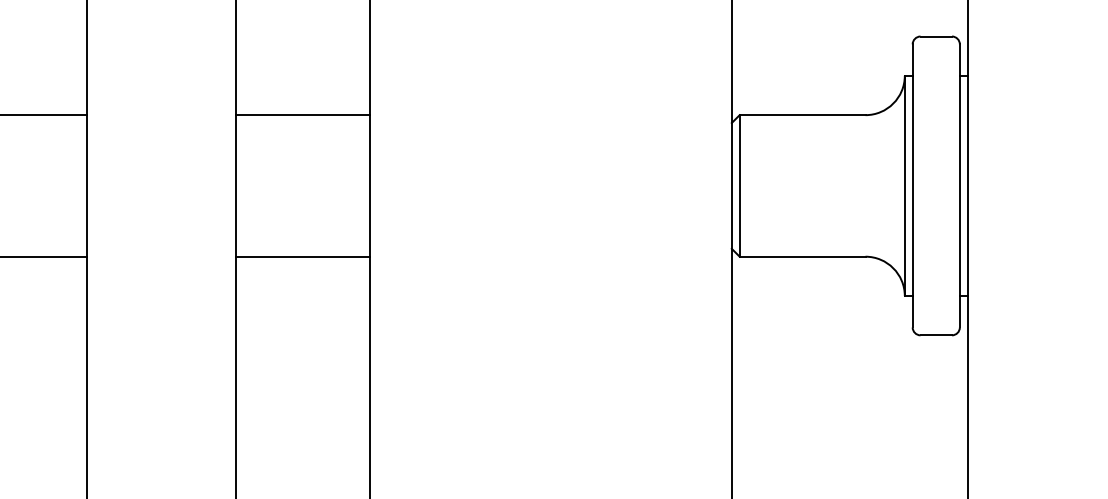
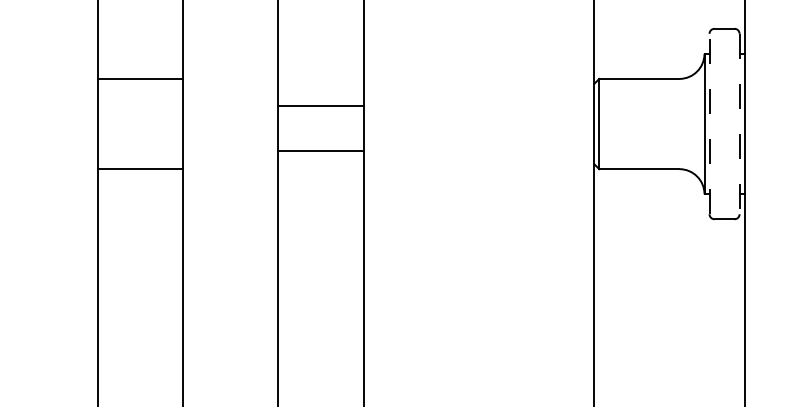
line: (302, 114) -> (320, 105), moved
line: (912, 185) -> (709, 123), solid -> dashed
line: (959, 186) -> (739, 124), solid -> dashed
line: (302, 257) -> (320, 151), moved

